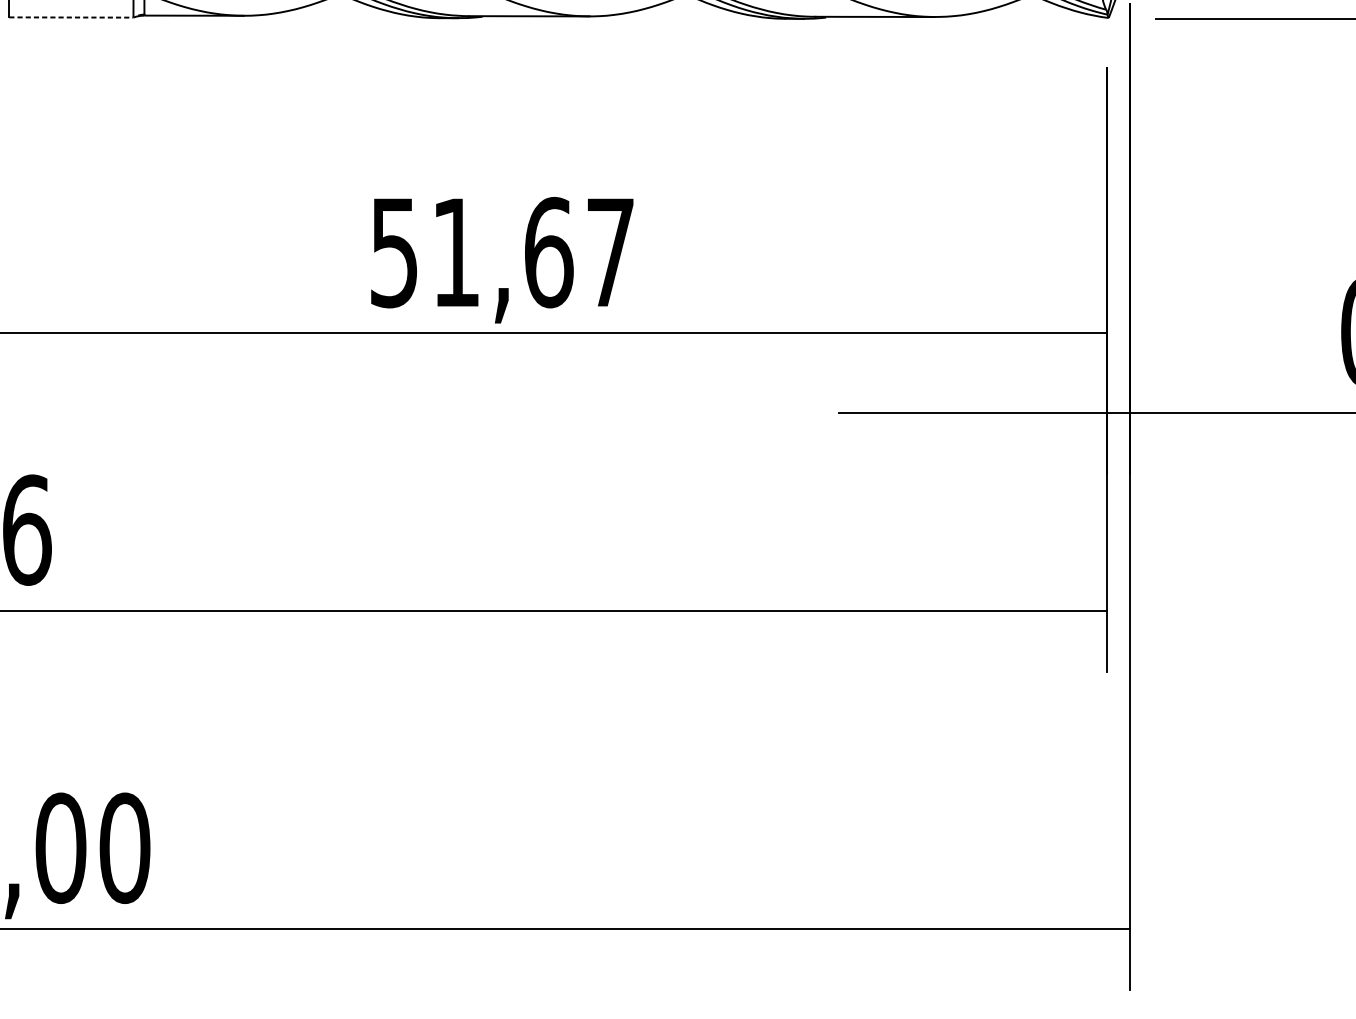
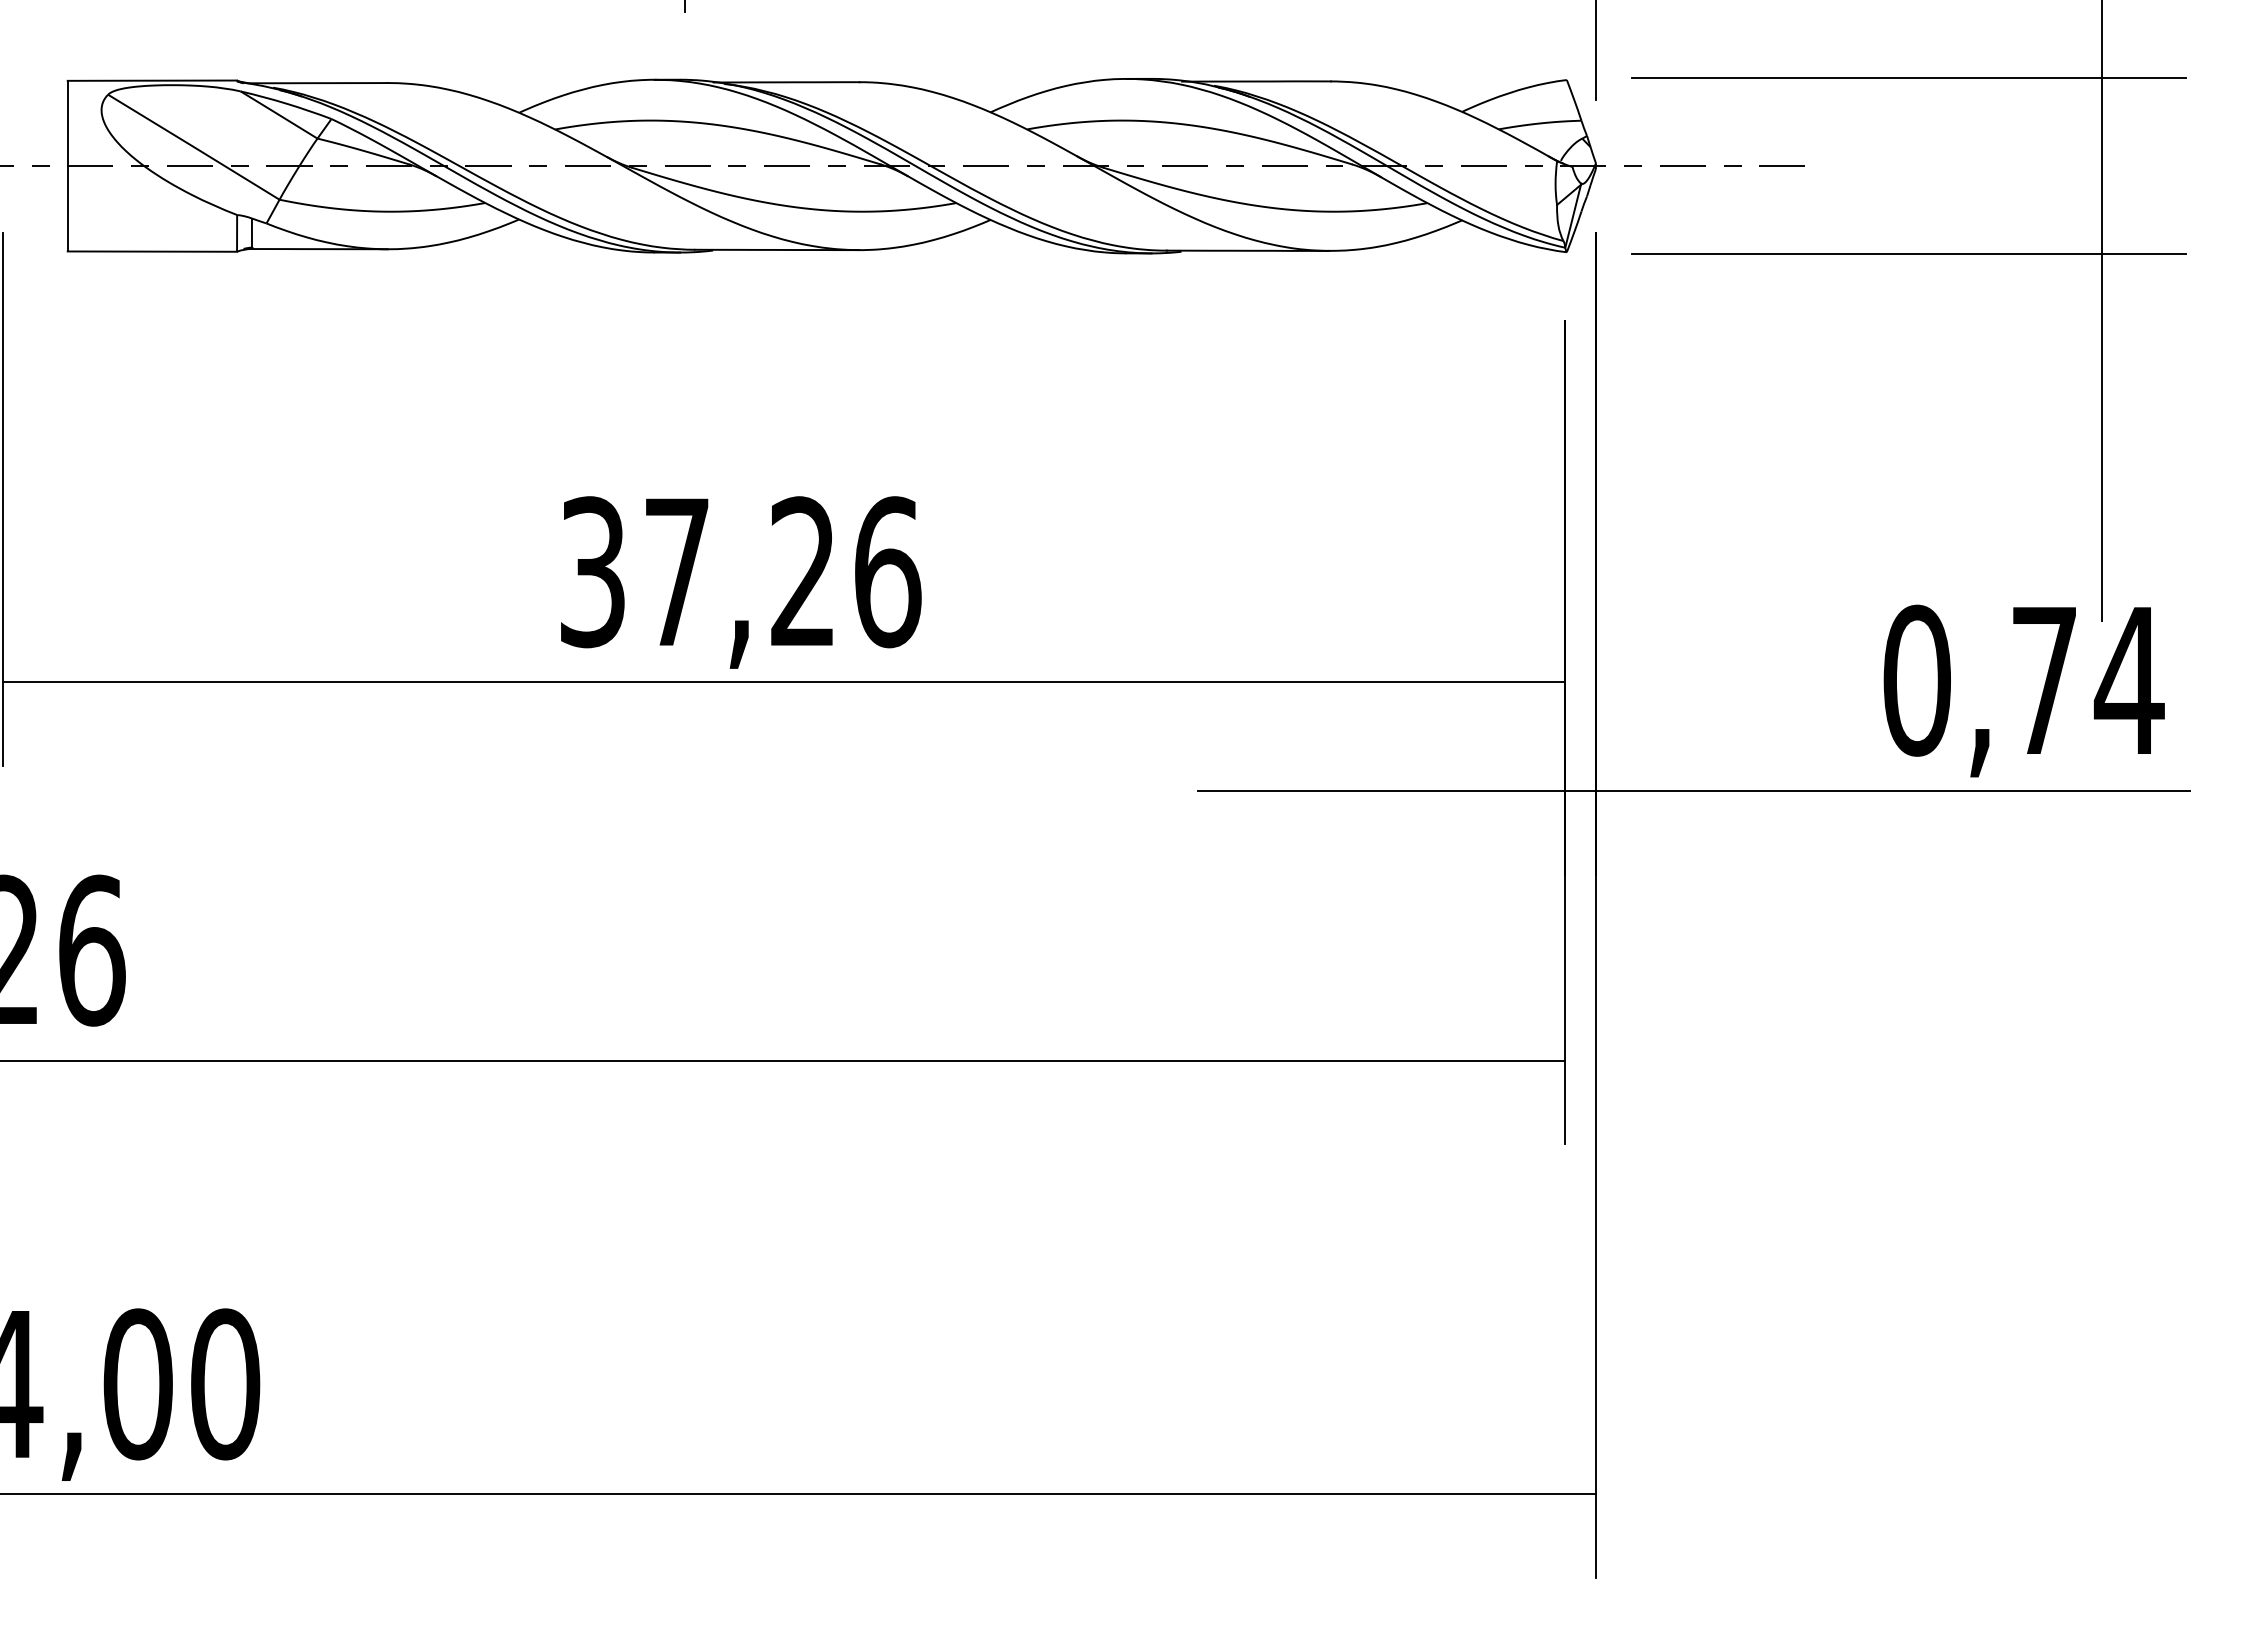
line: (71, 17) -> (152, 251), dashed -> solid
text: (503, 252) -> (741, 572), 51,67 -> 37,26

